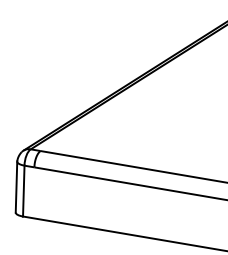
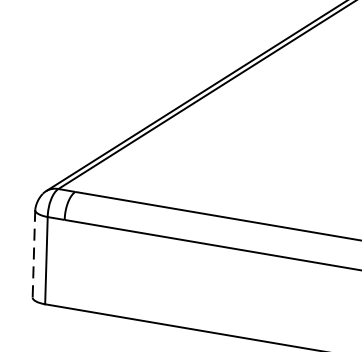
line: (16, 187) -> (33, 254), solid -> dashed

